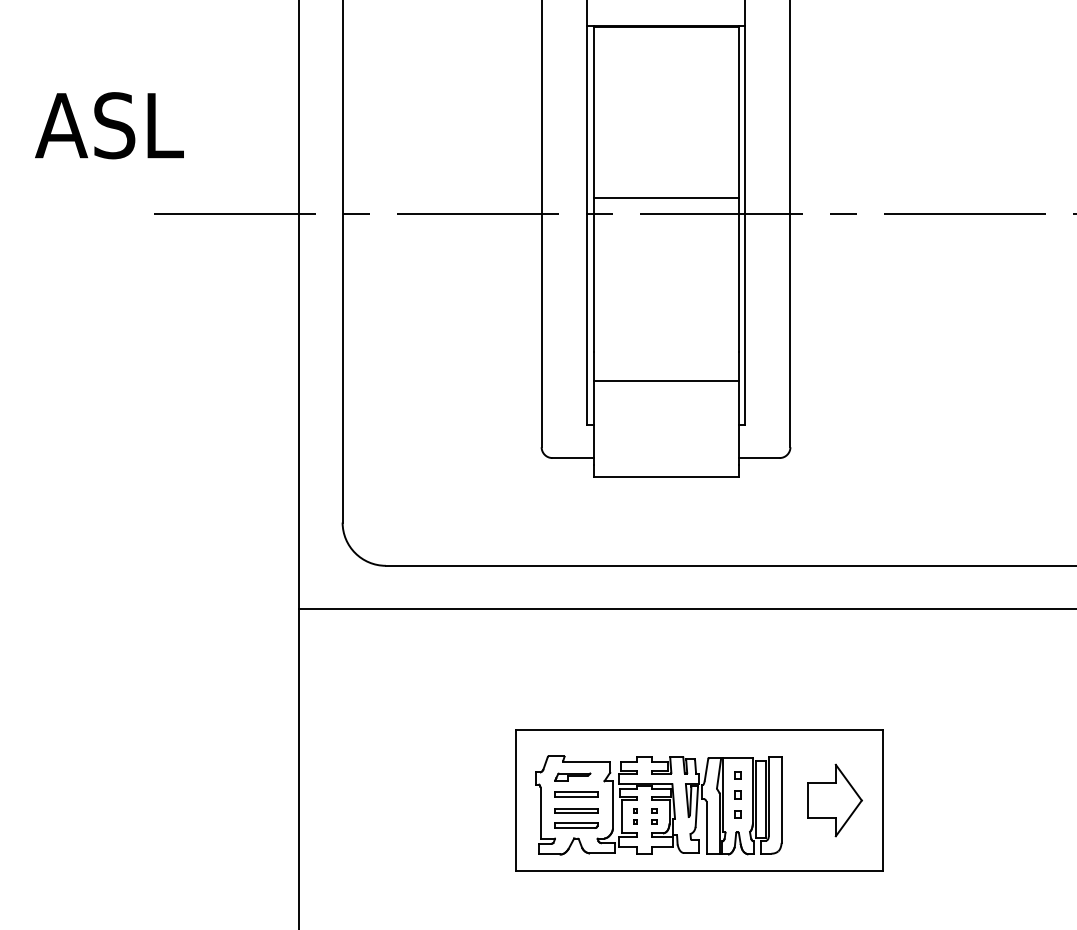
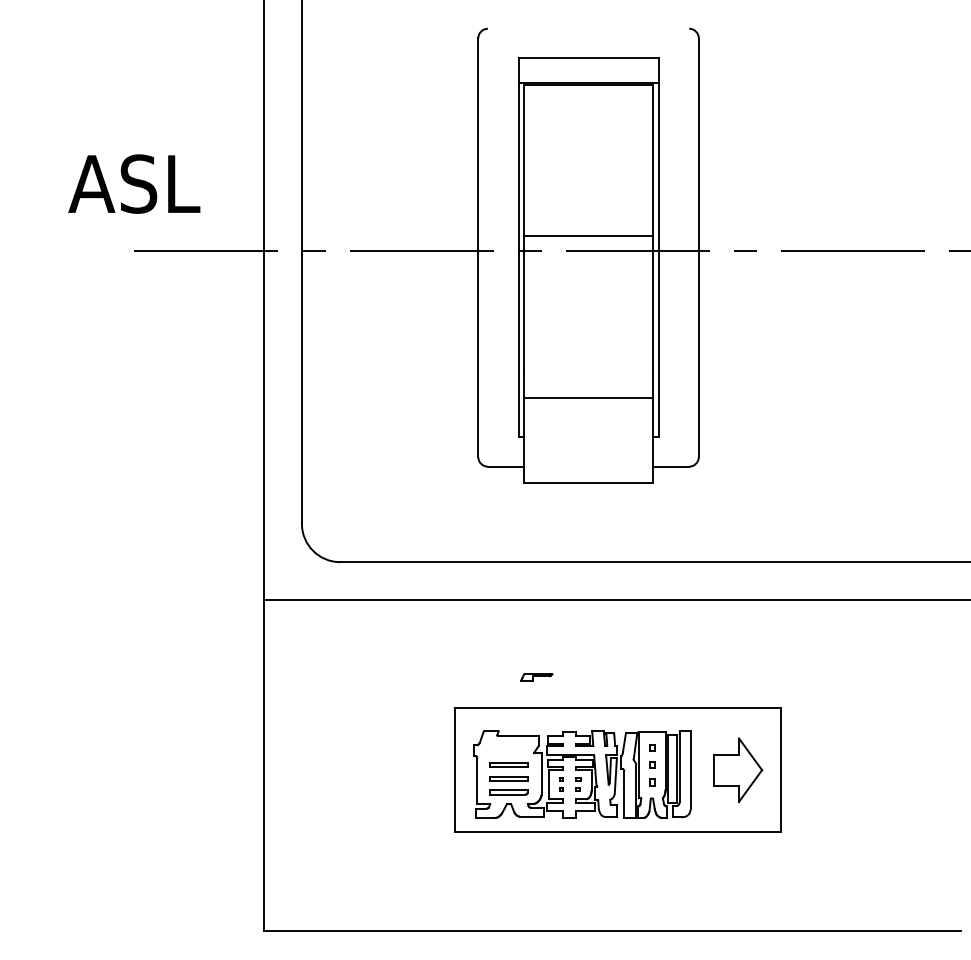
text: (109, 125) -> (134, 183), moved
part: (572, 777) -> (536, 677), moved

